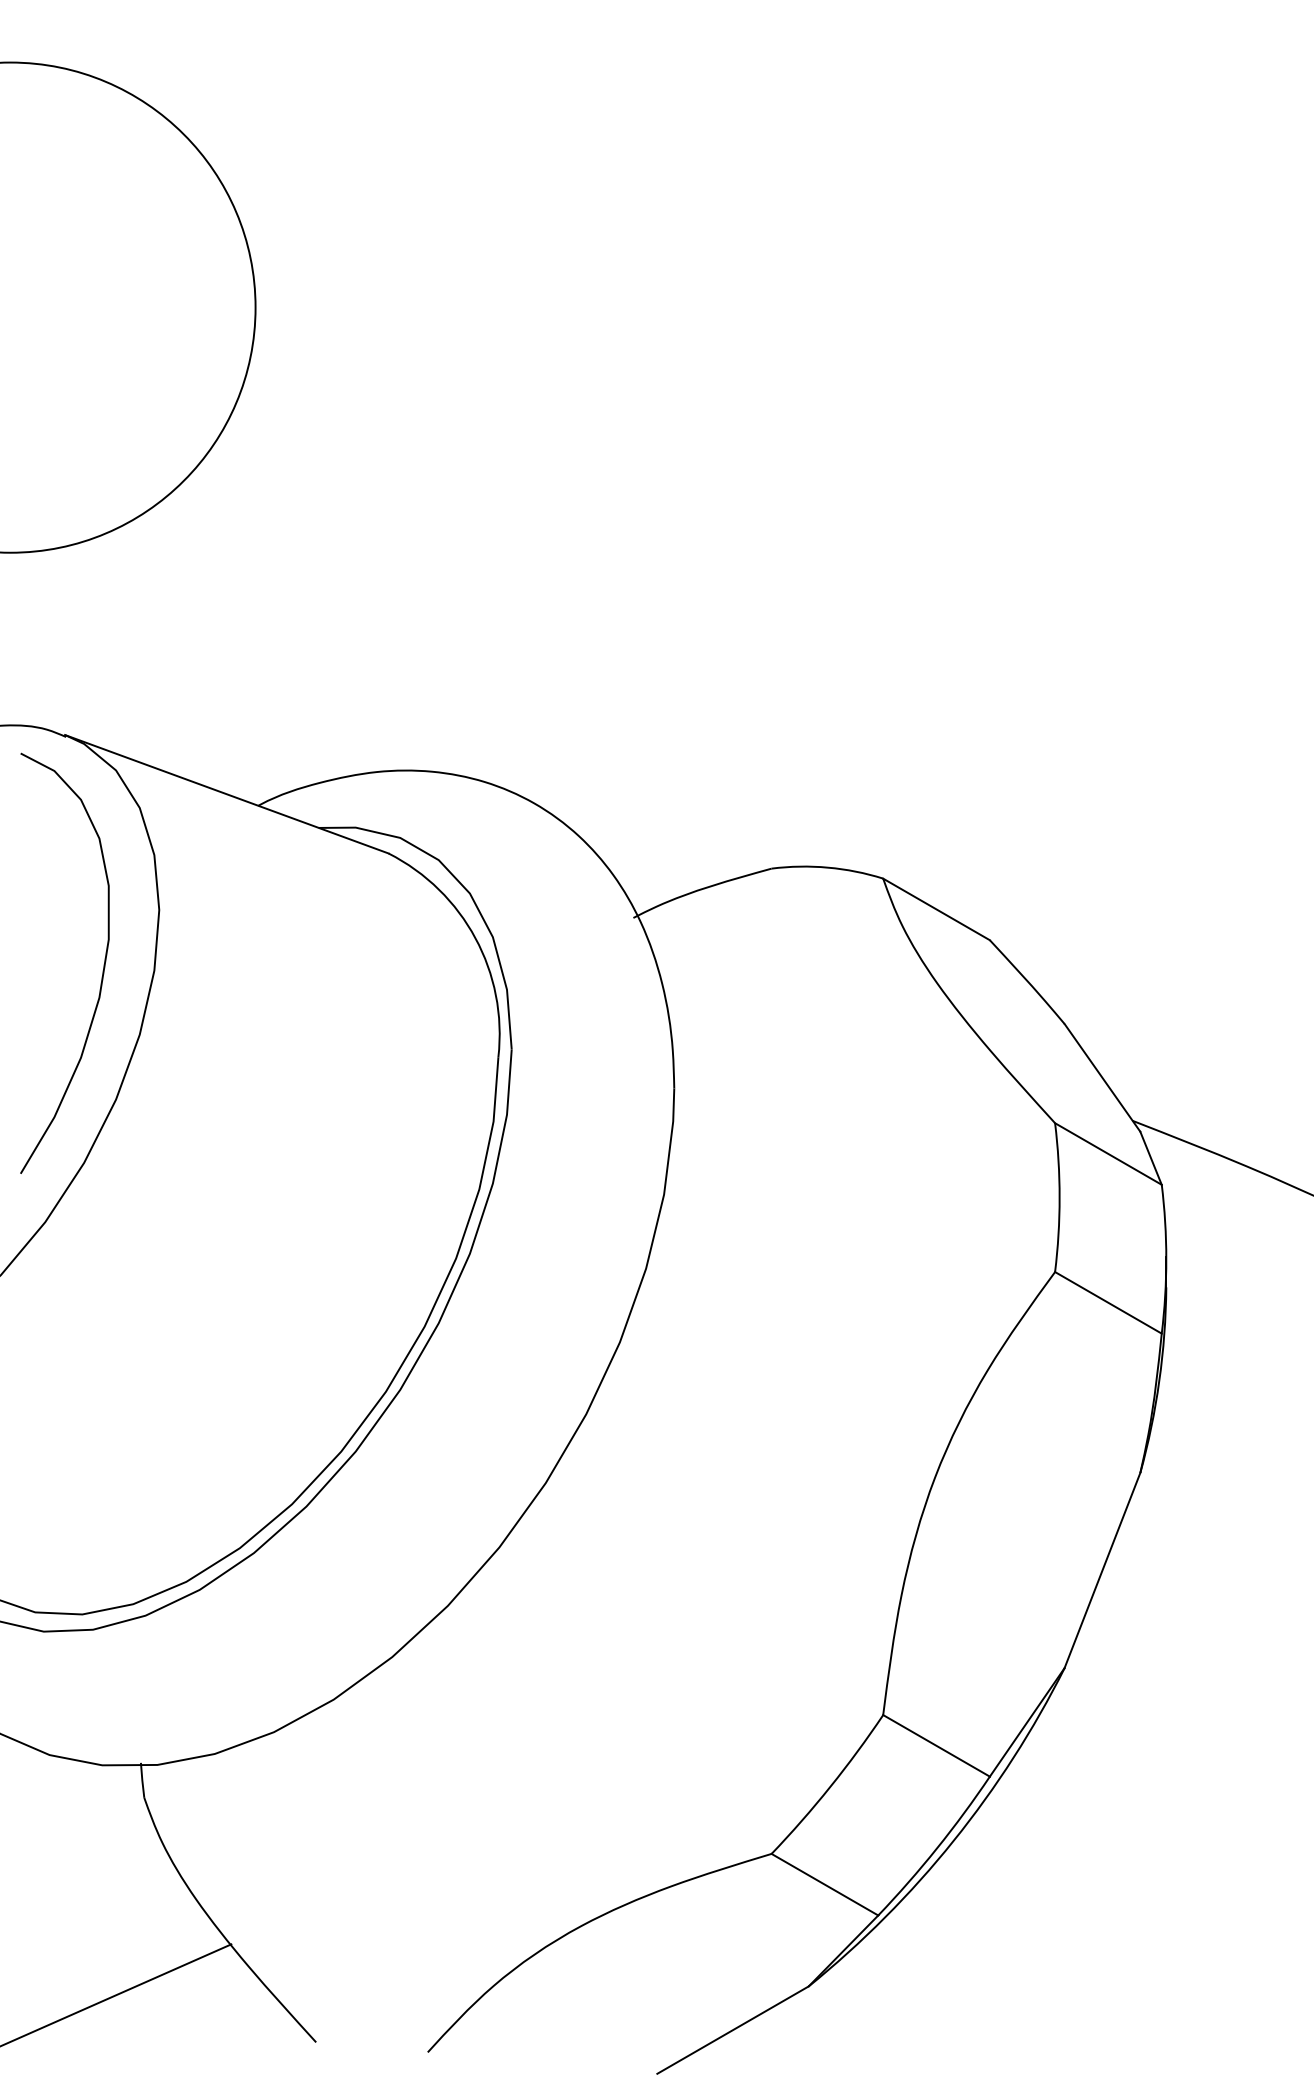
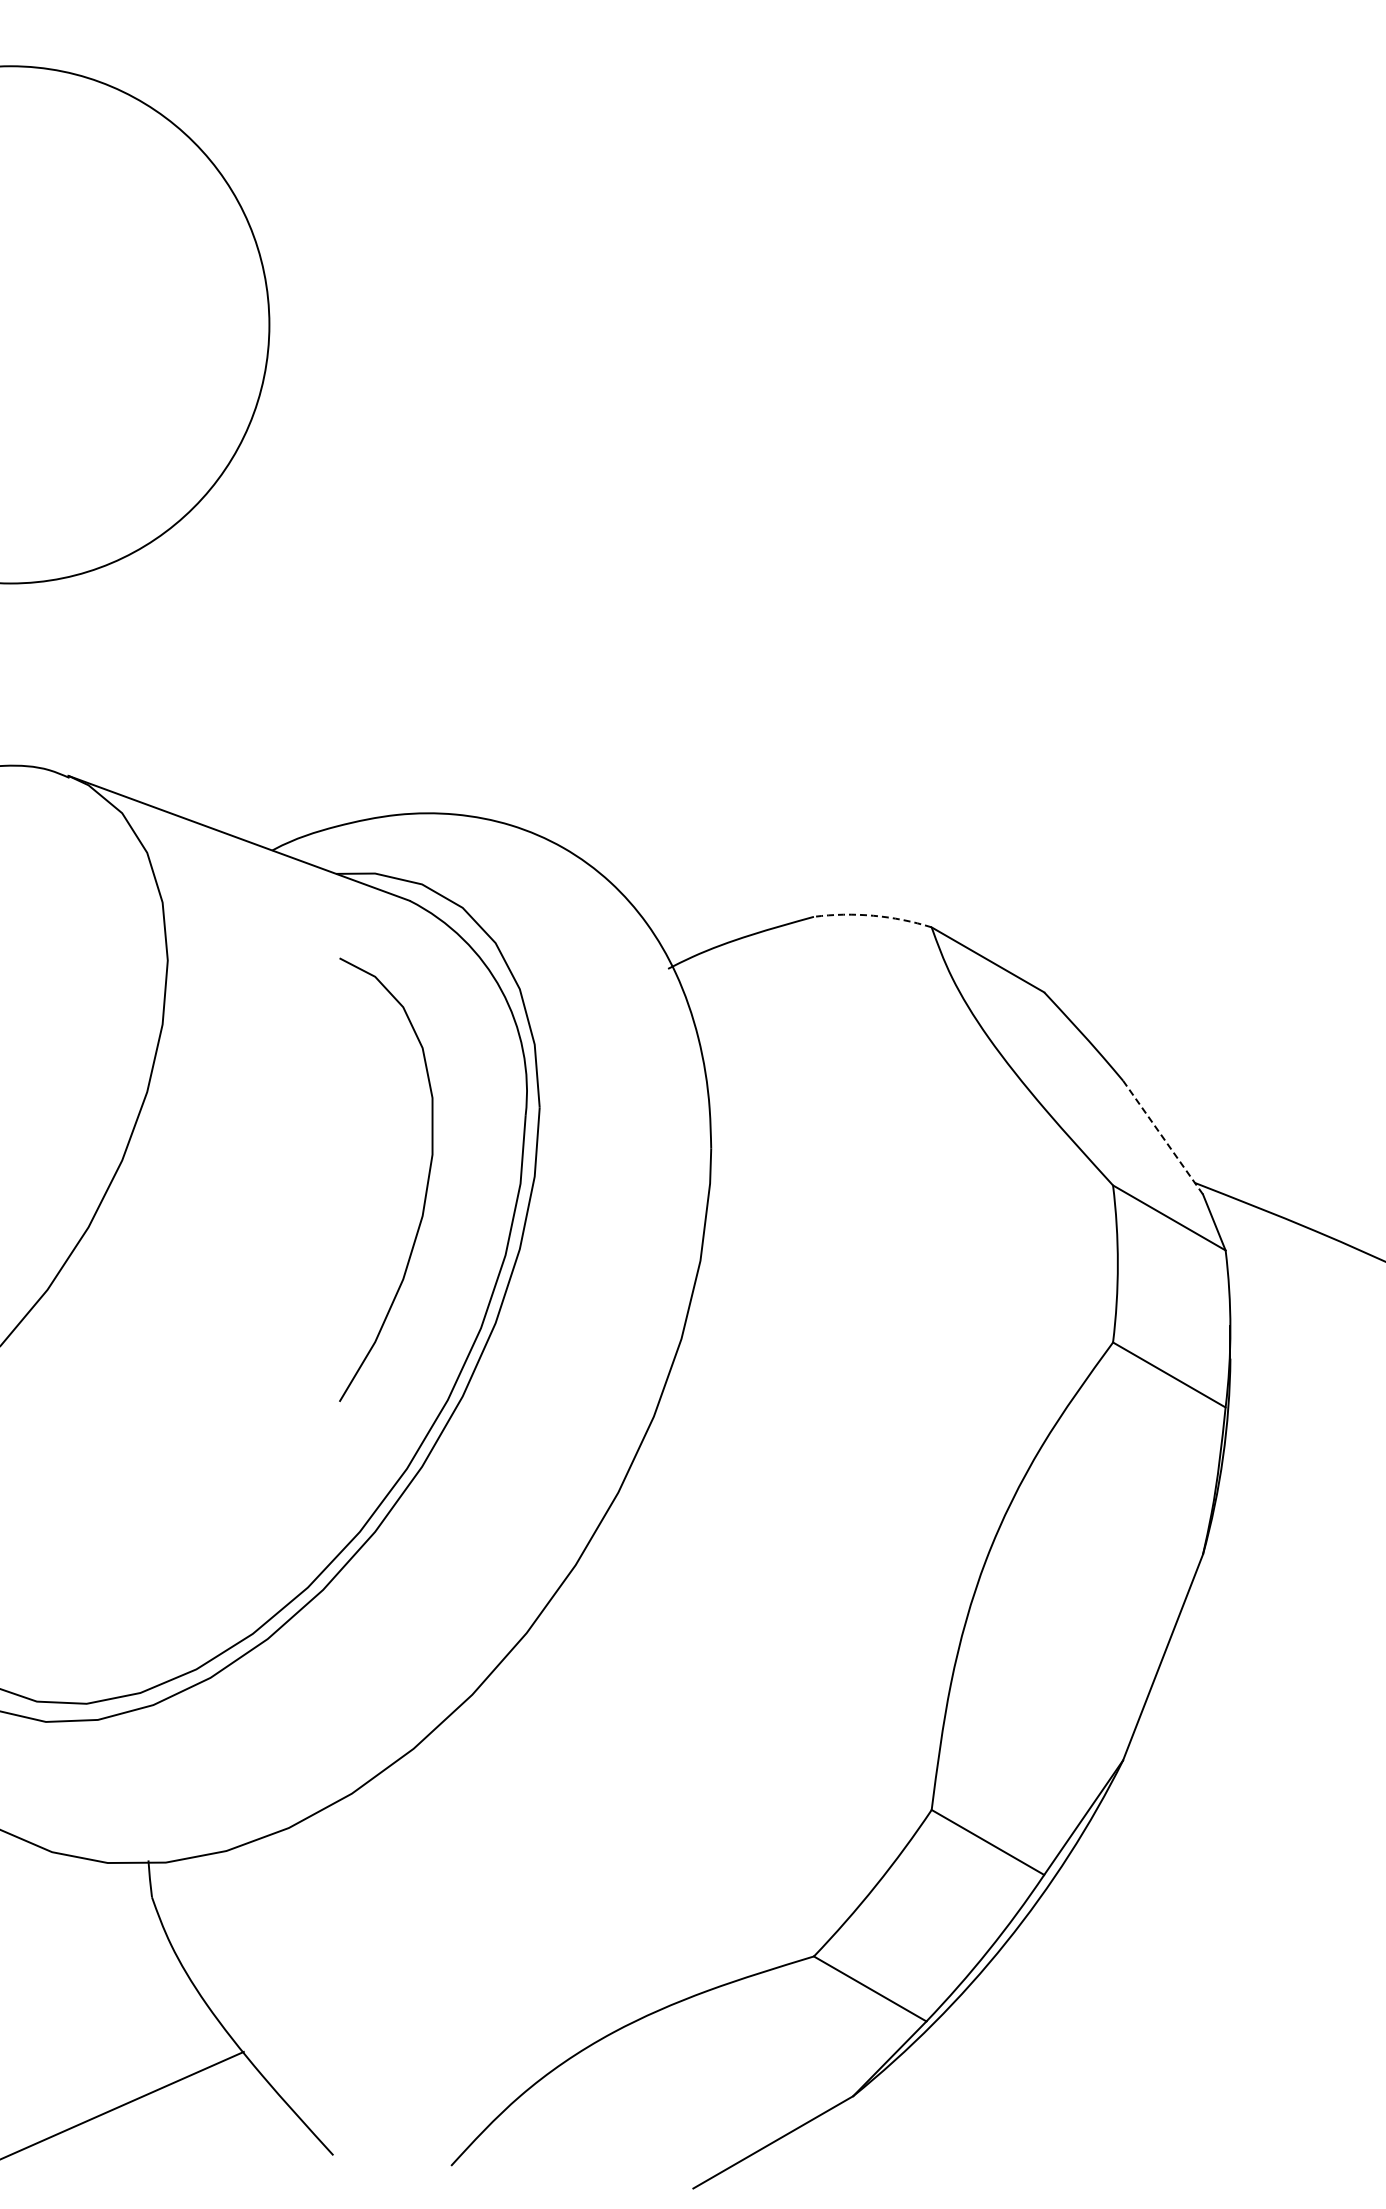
arc: (828, 867) -> (873, 915), solid -> dashed
curve: (103, 967) -> (426, 1184), moved
line: (1101, 1077) -> (1162, 1137), solid -> dashed

